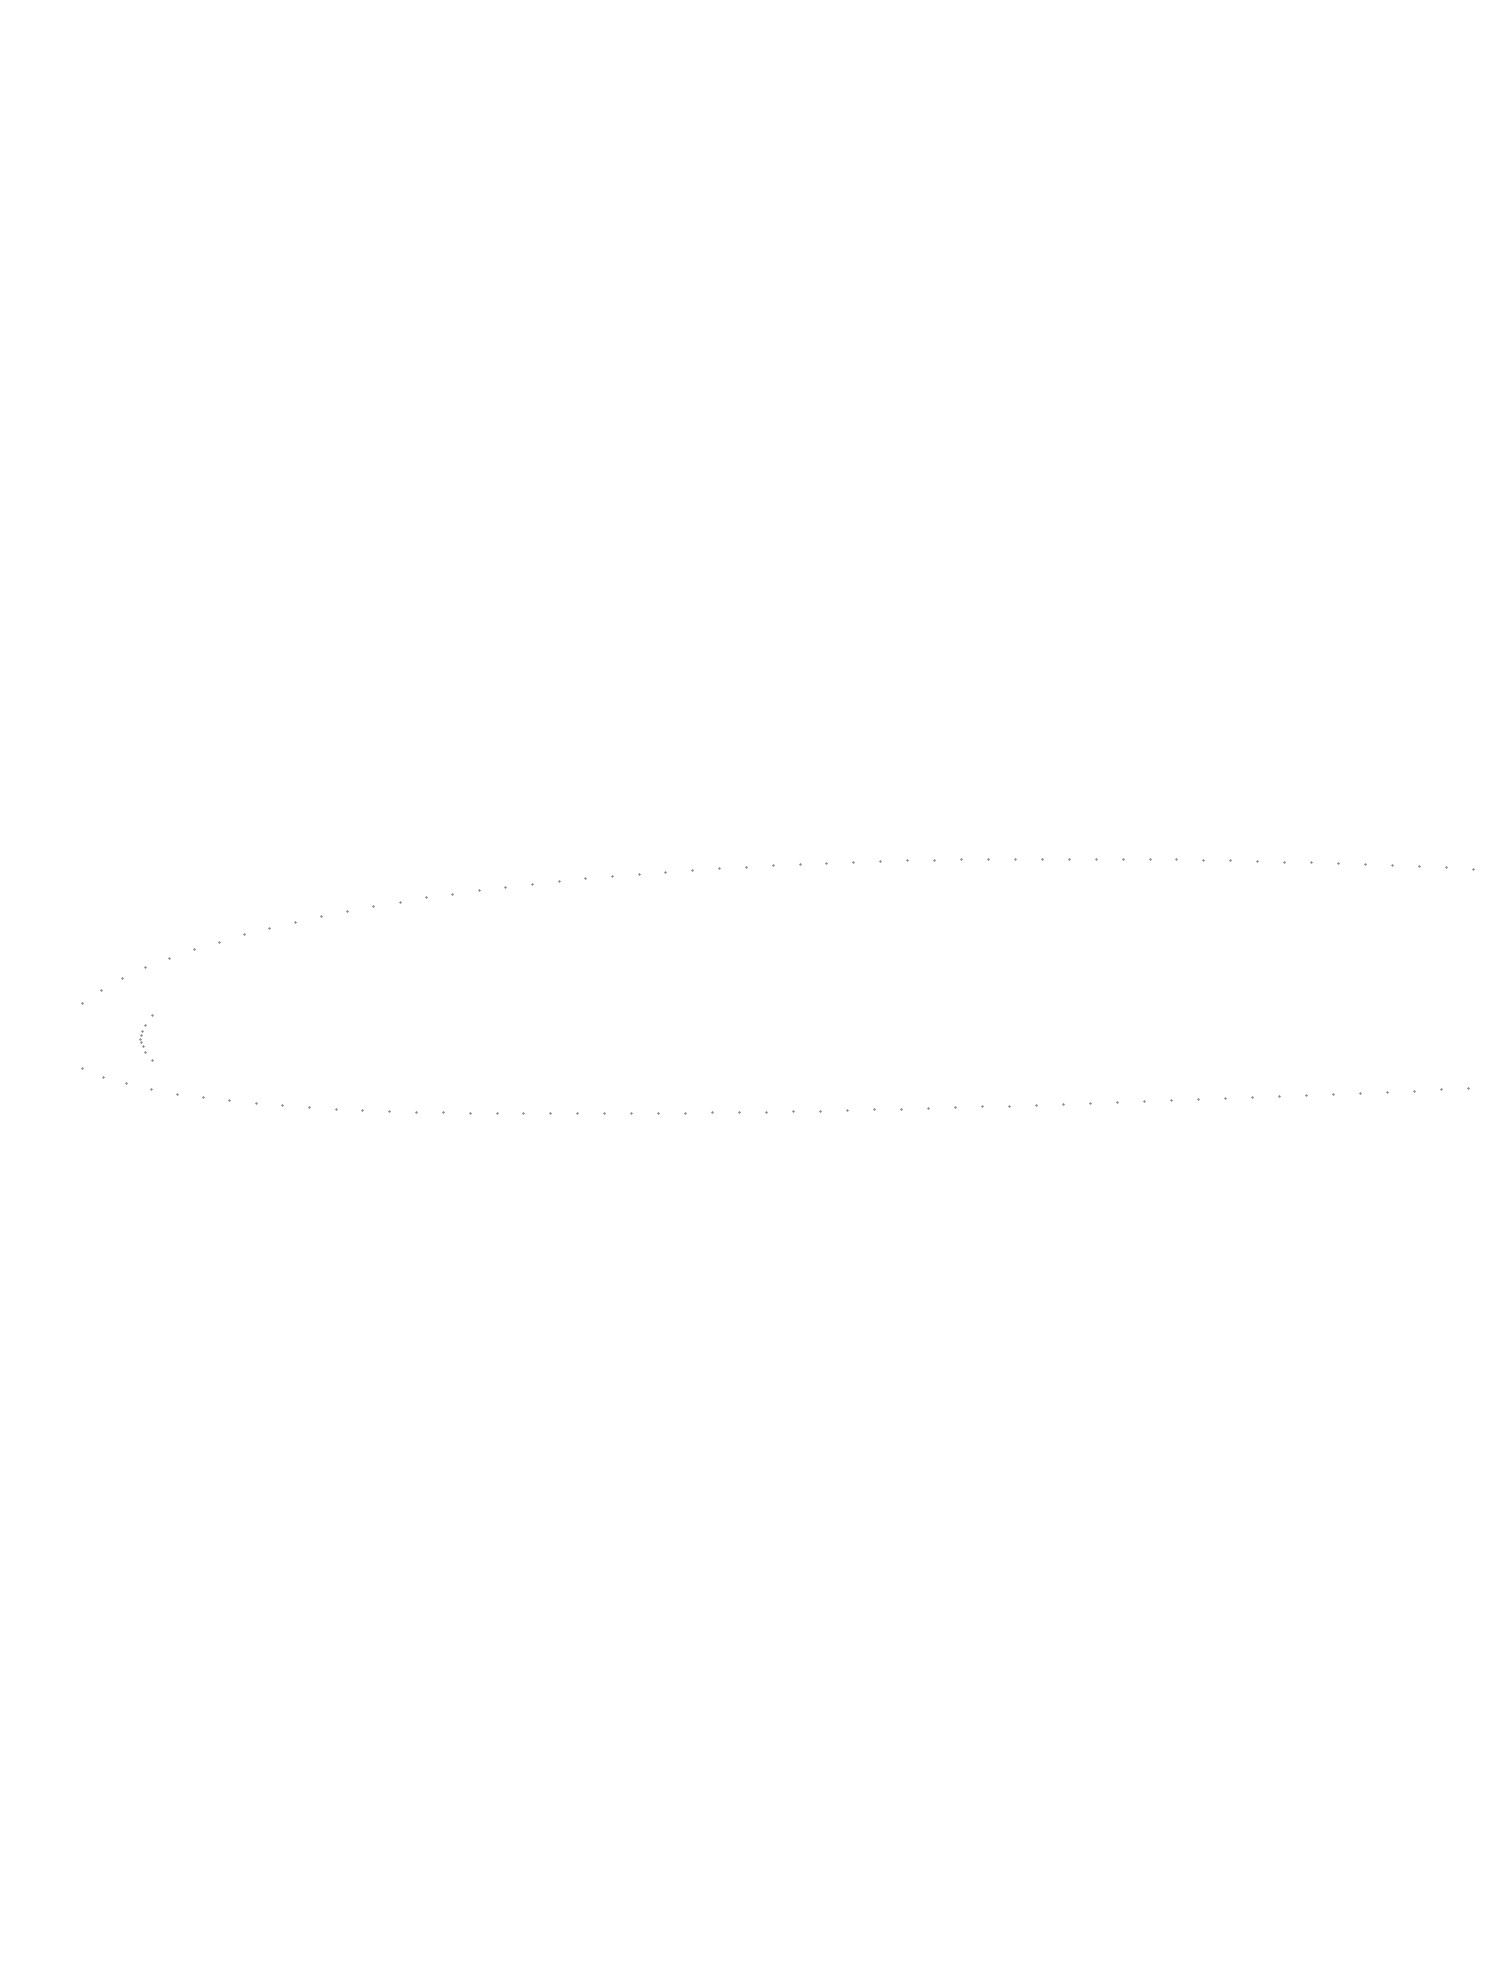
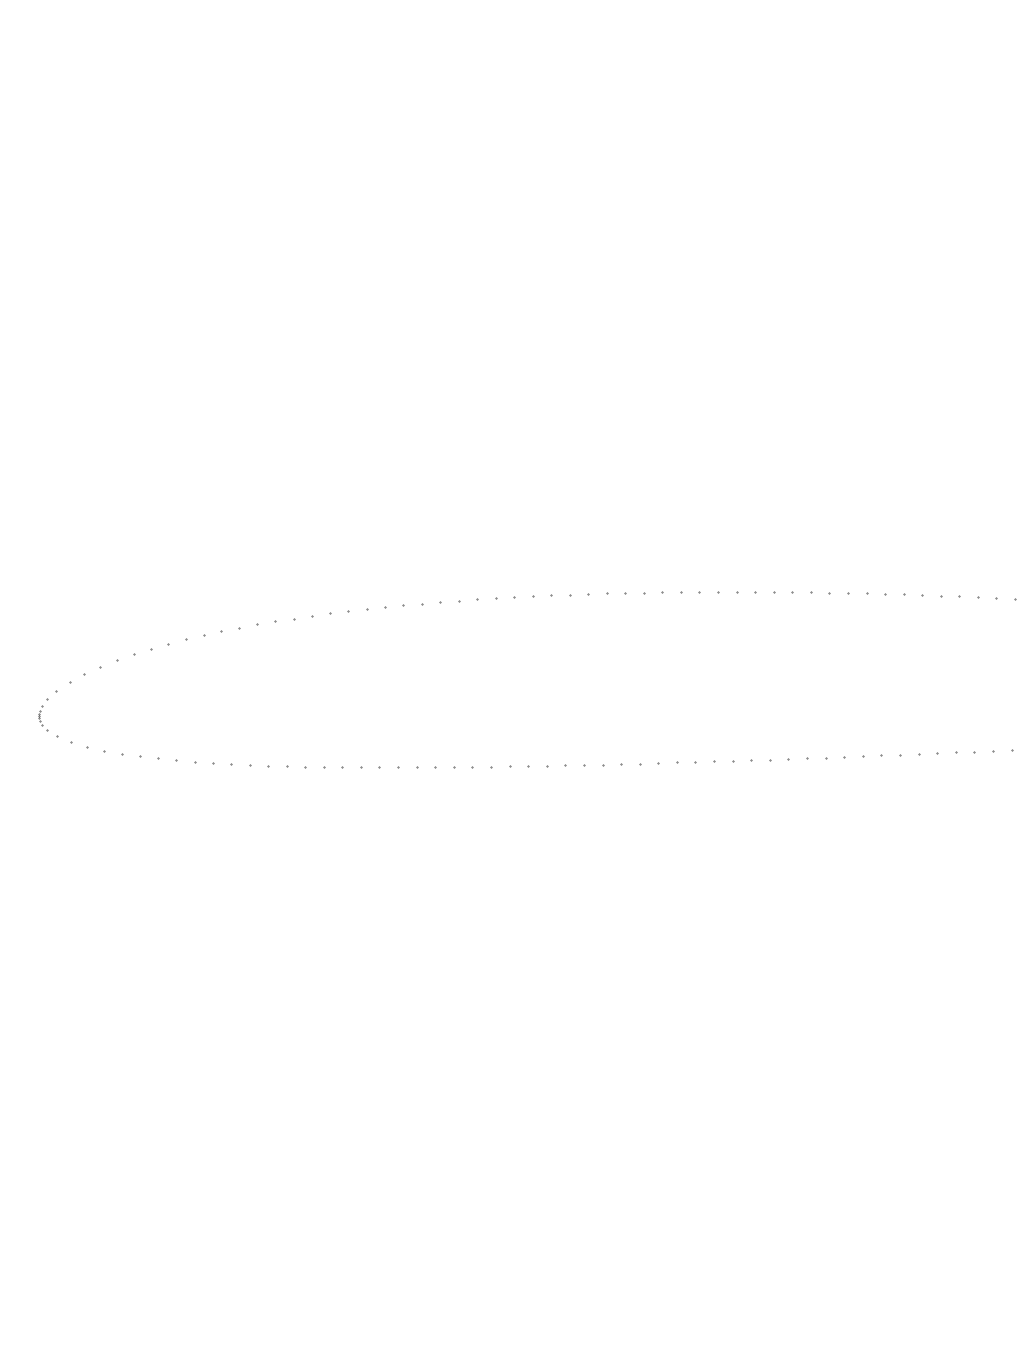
part: (147, 1036) -> (43, 714), moved

